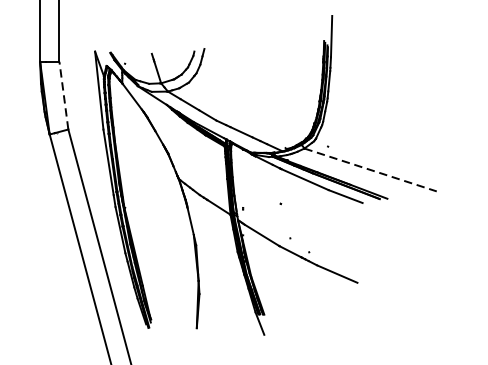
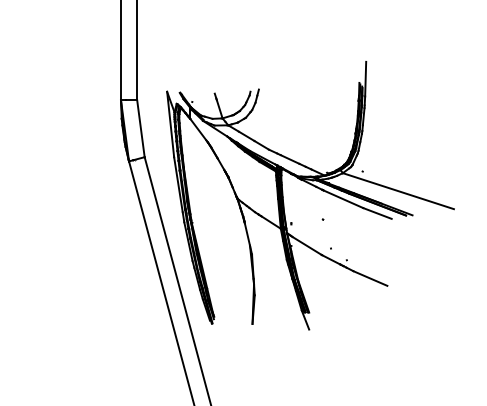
line: (63, 95) -> (140, 128), dashed -> solid
line: (370, 170) -> (398, 191), dashed -> solid

